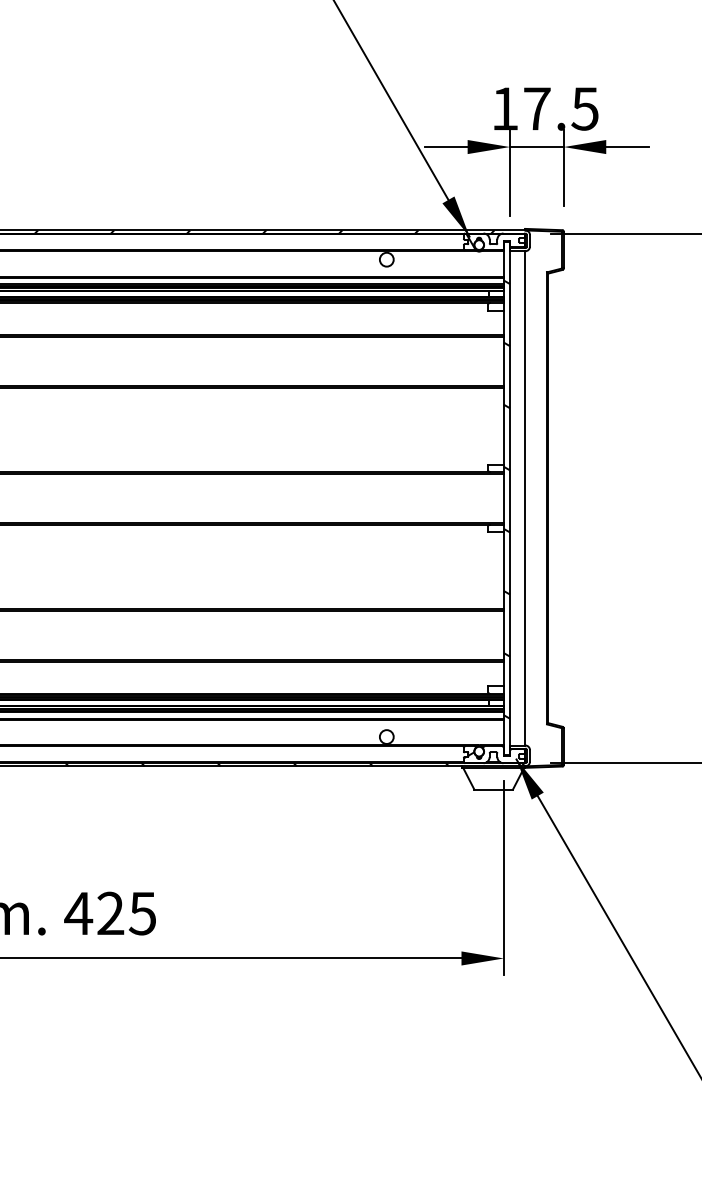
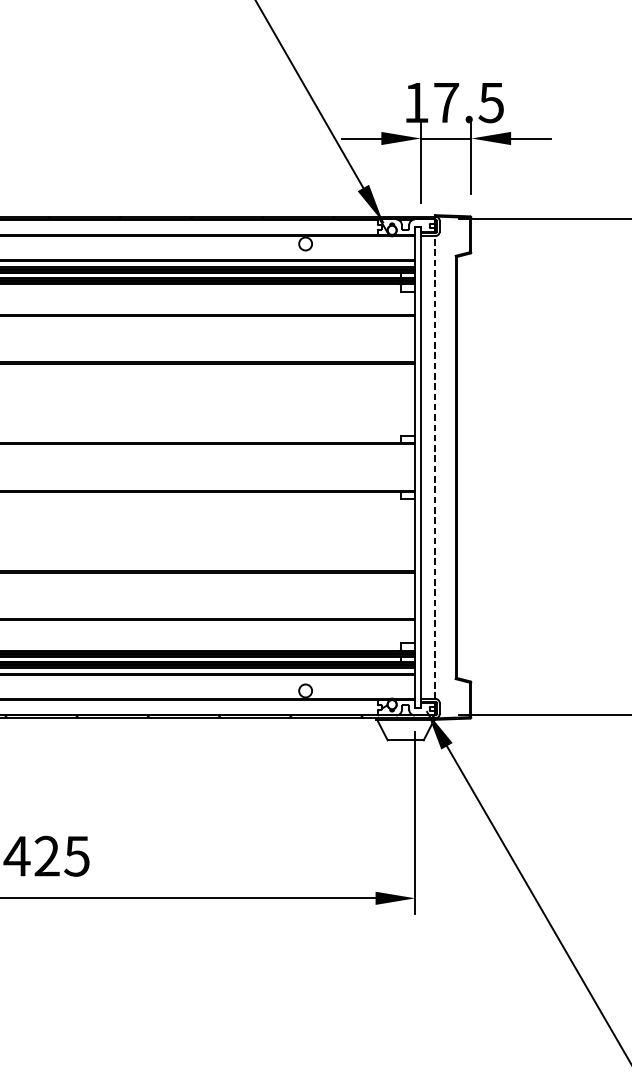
line: (525, 497) -> (435, 466), solid -> dashed
hatch: (506, 499) -> (417, 468), removed

